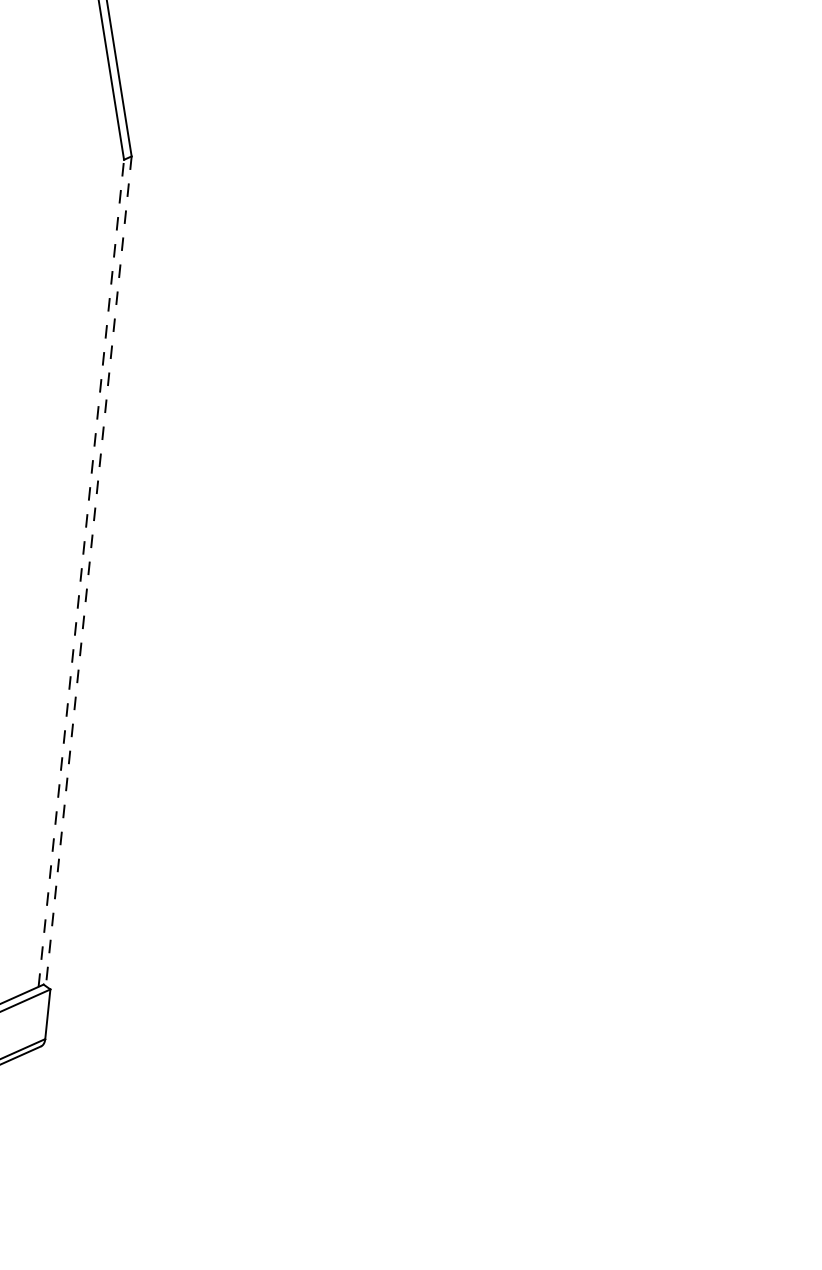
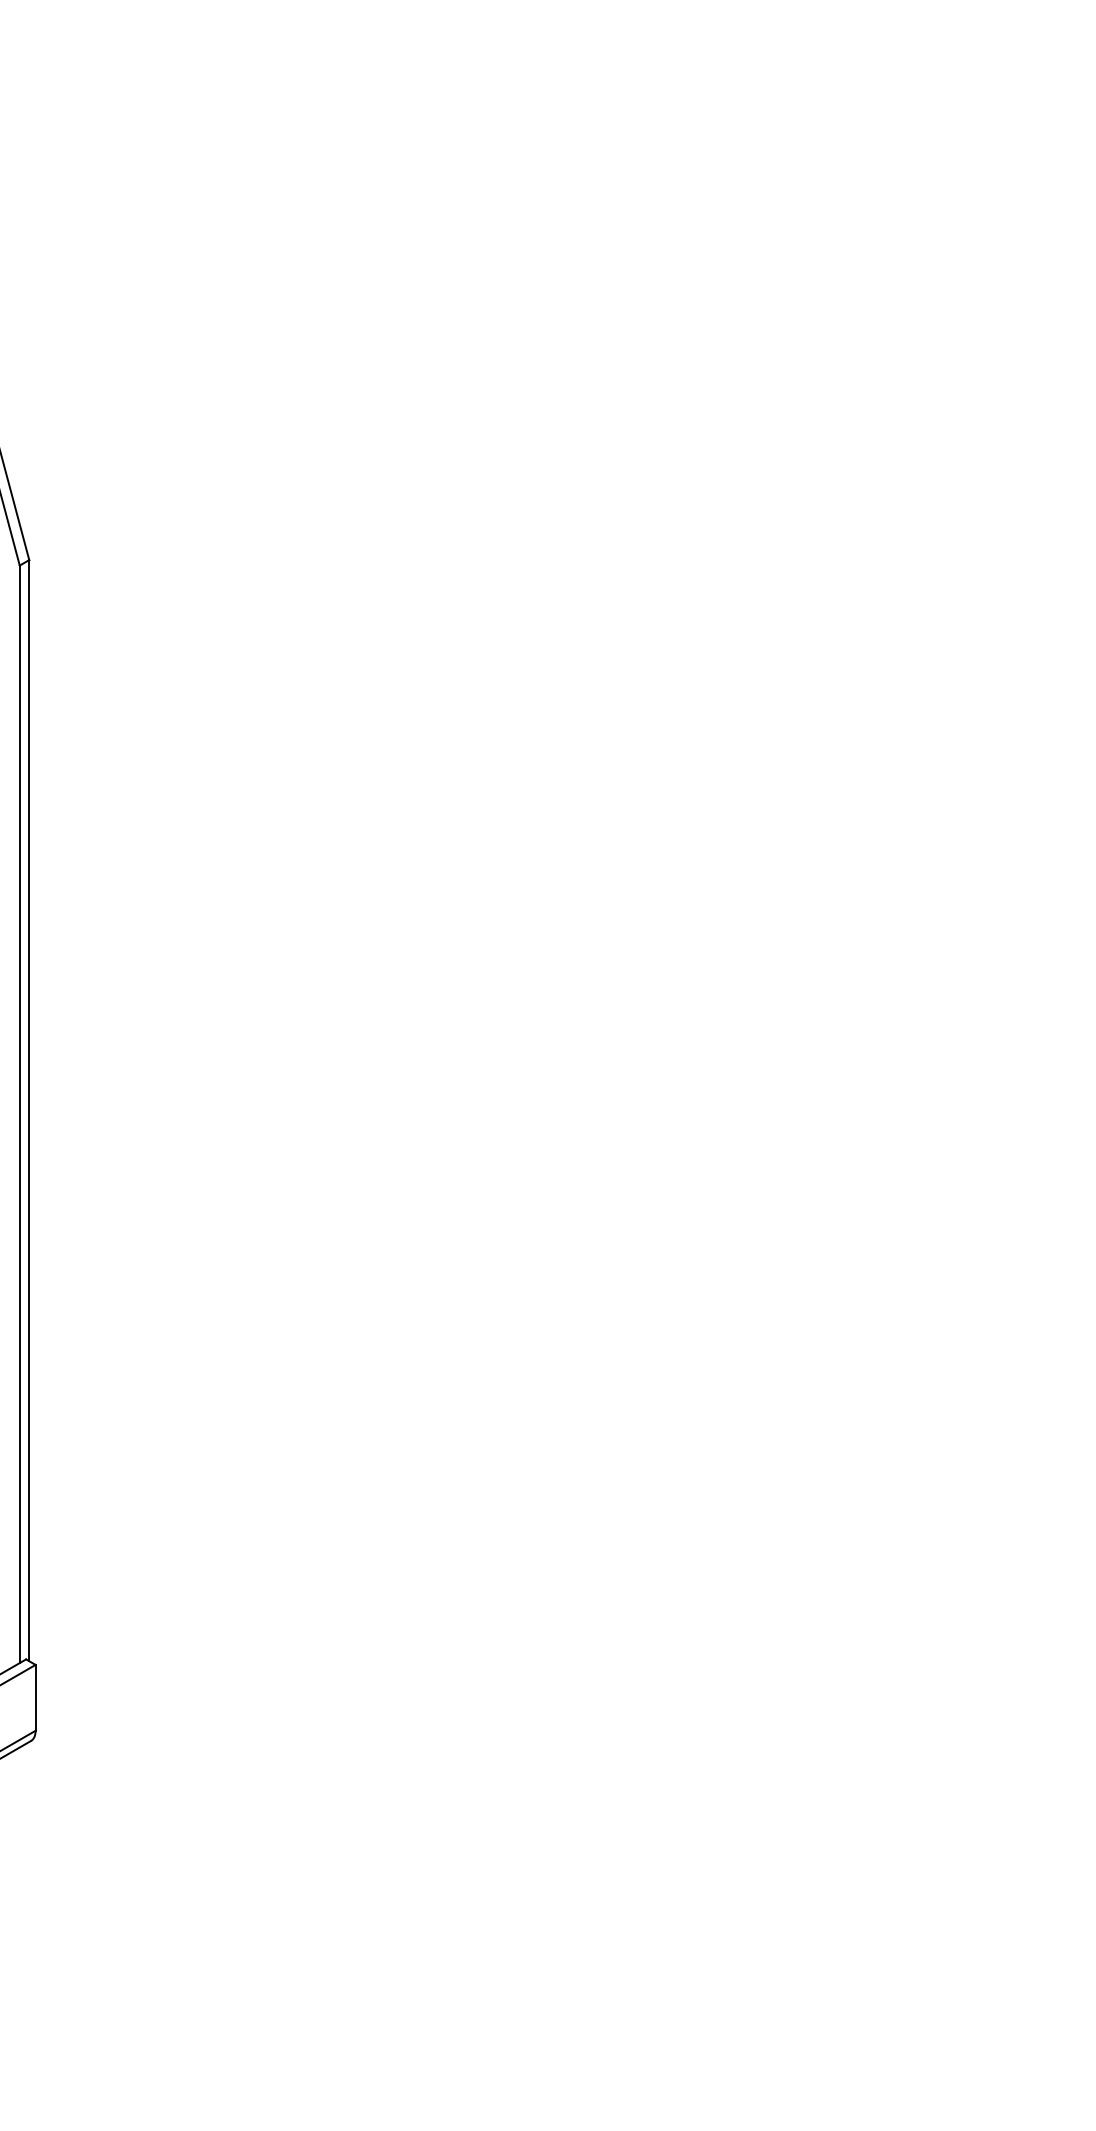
line: (88, 571) -> (29, 1110), dashed -> solid
line: (81, 573) -> (19, 1114), dashed -> solid

